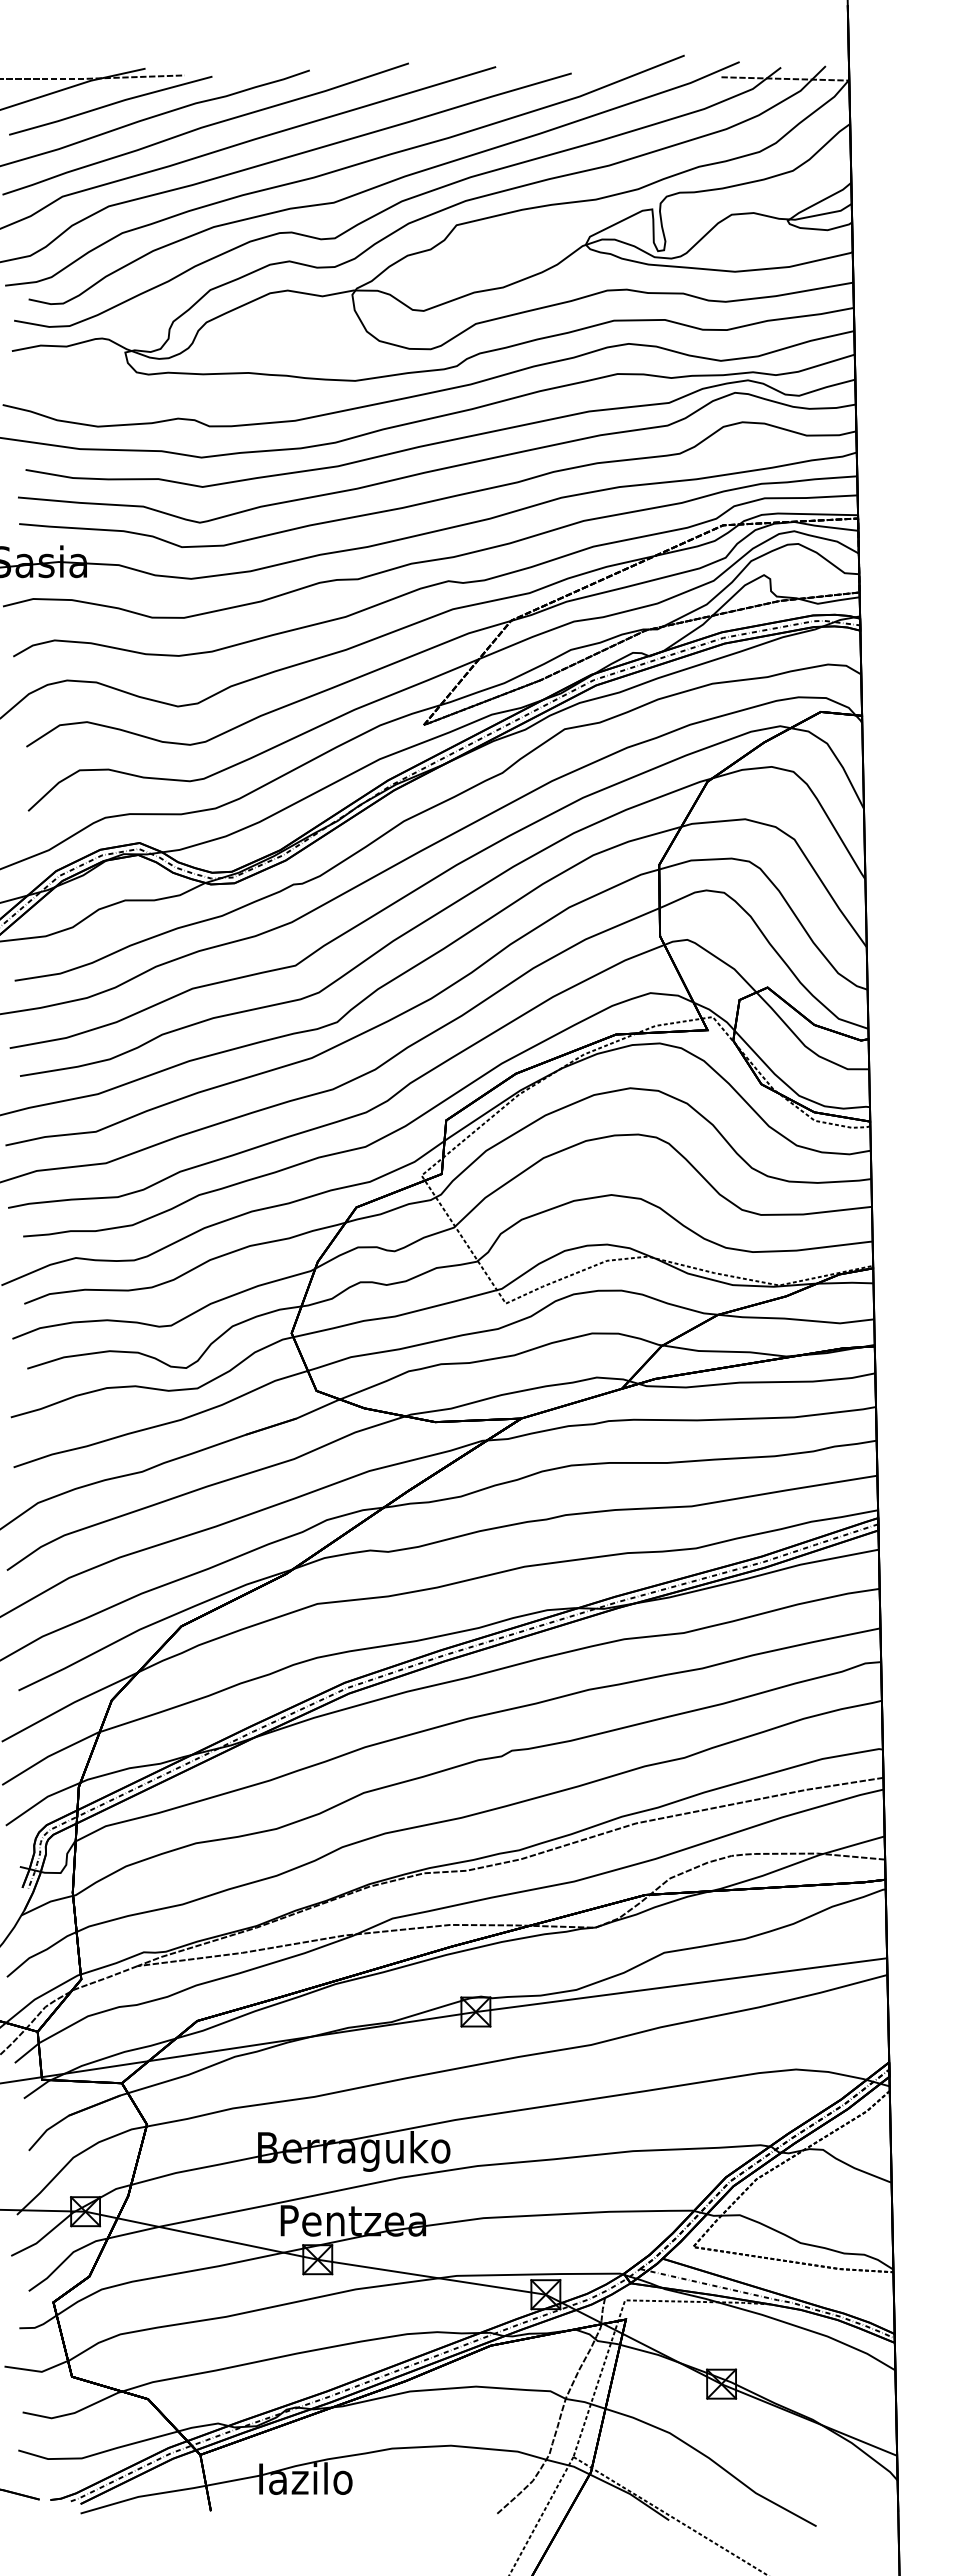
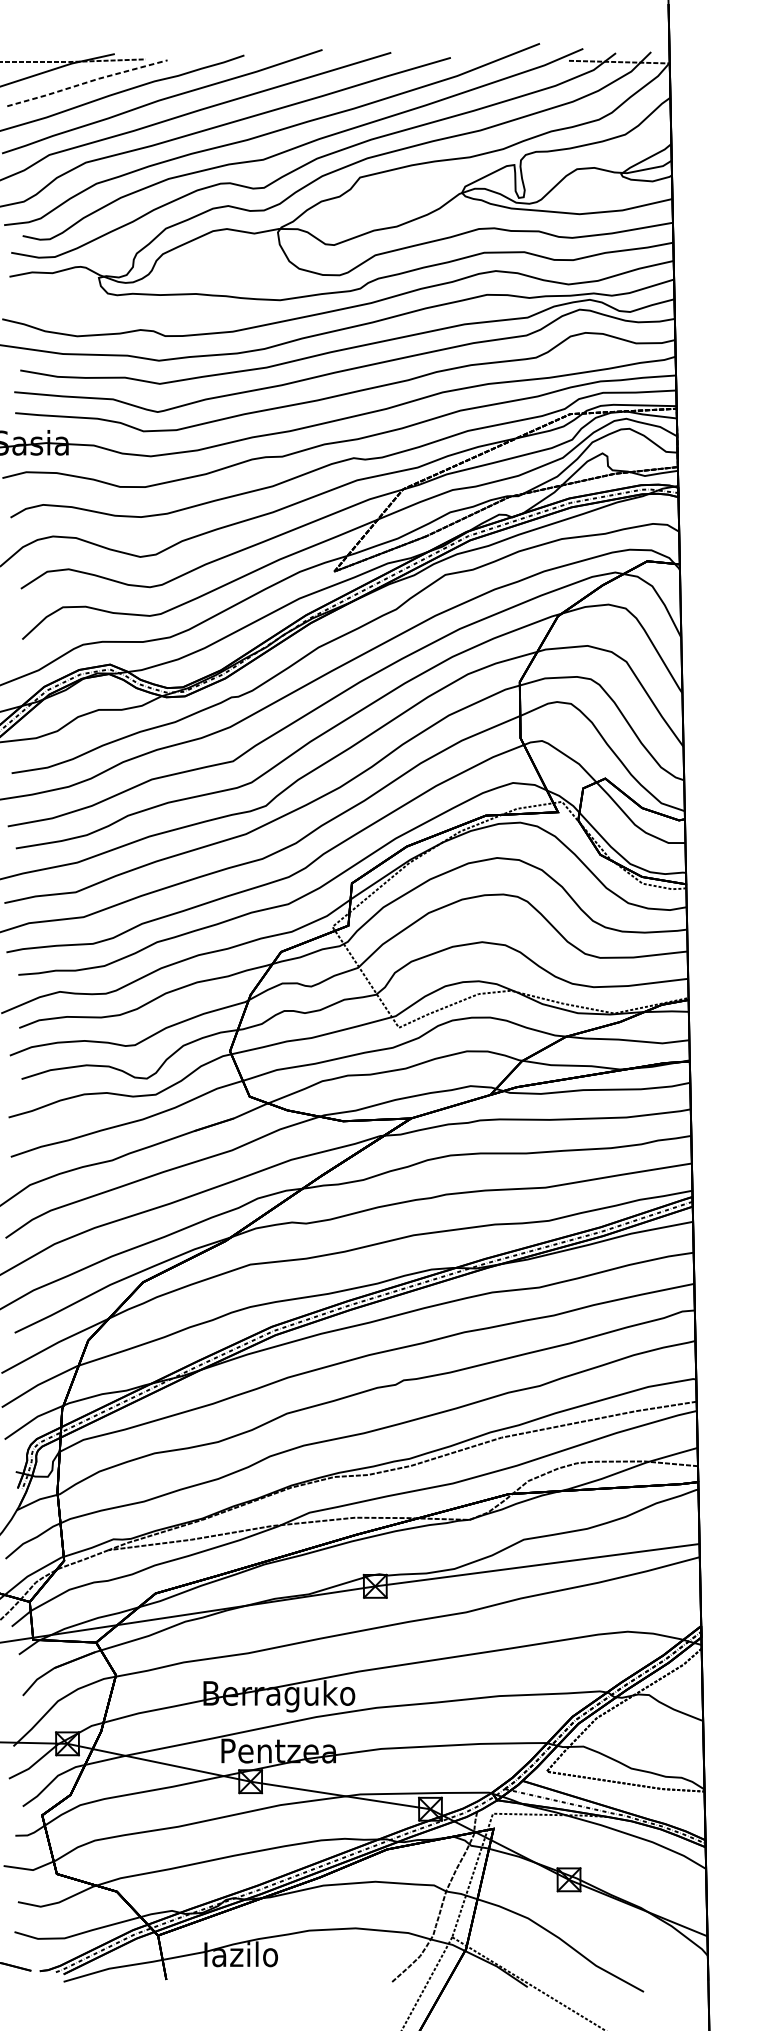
line: (111, 104) -> (87, 82), solid -> dashed

